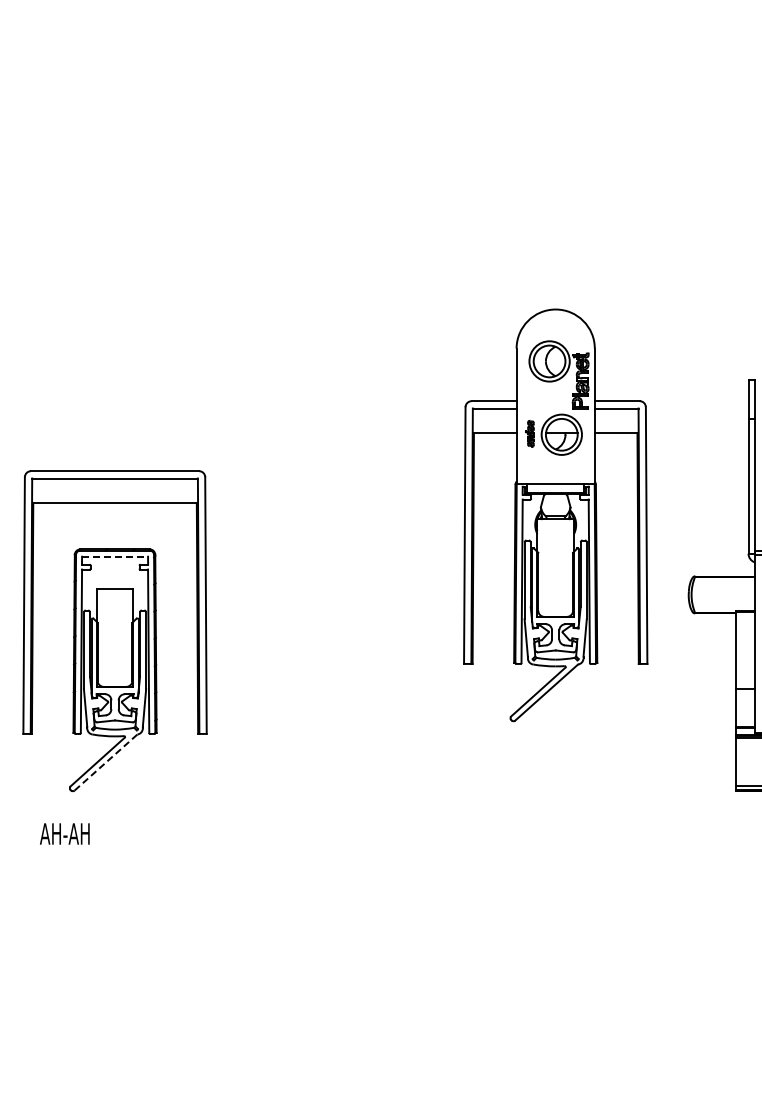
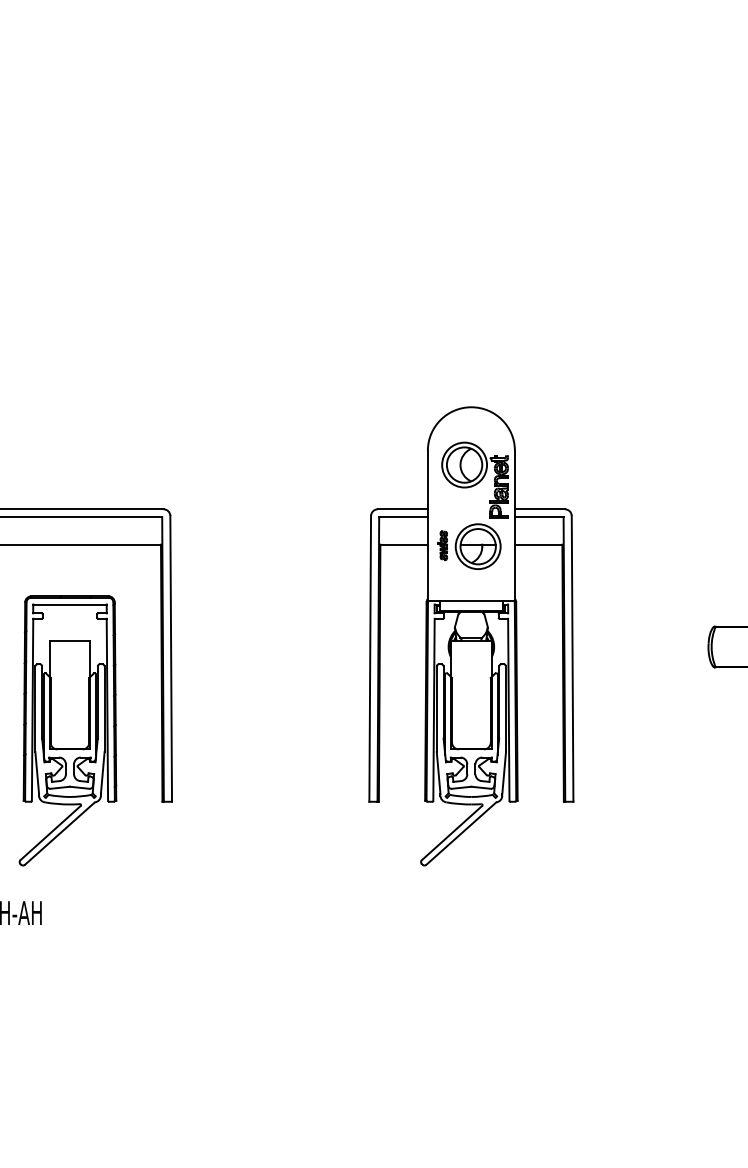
part: (555, 514) -> (471, 635), moved
line: (115, 556) -> (70, 604), dashed -> solid
line: (106, 762) -> (60, 833), dashed -> solid

